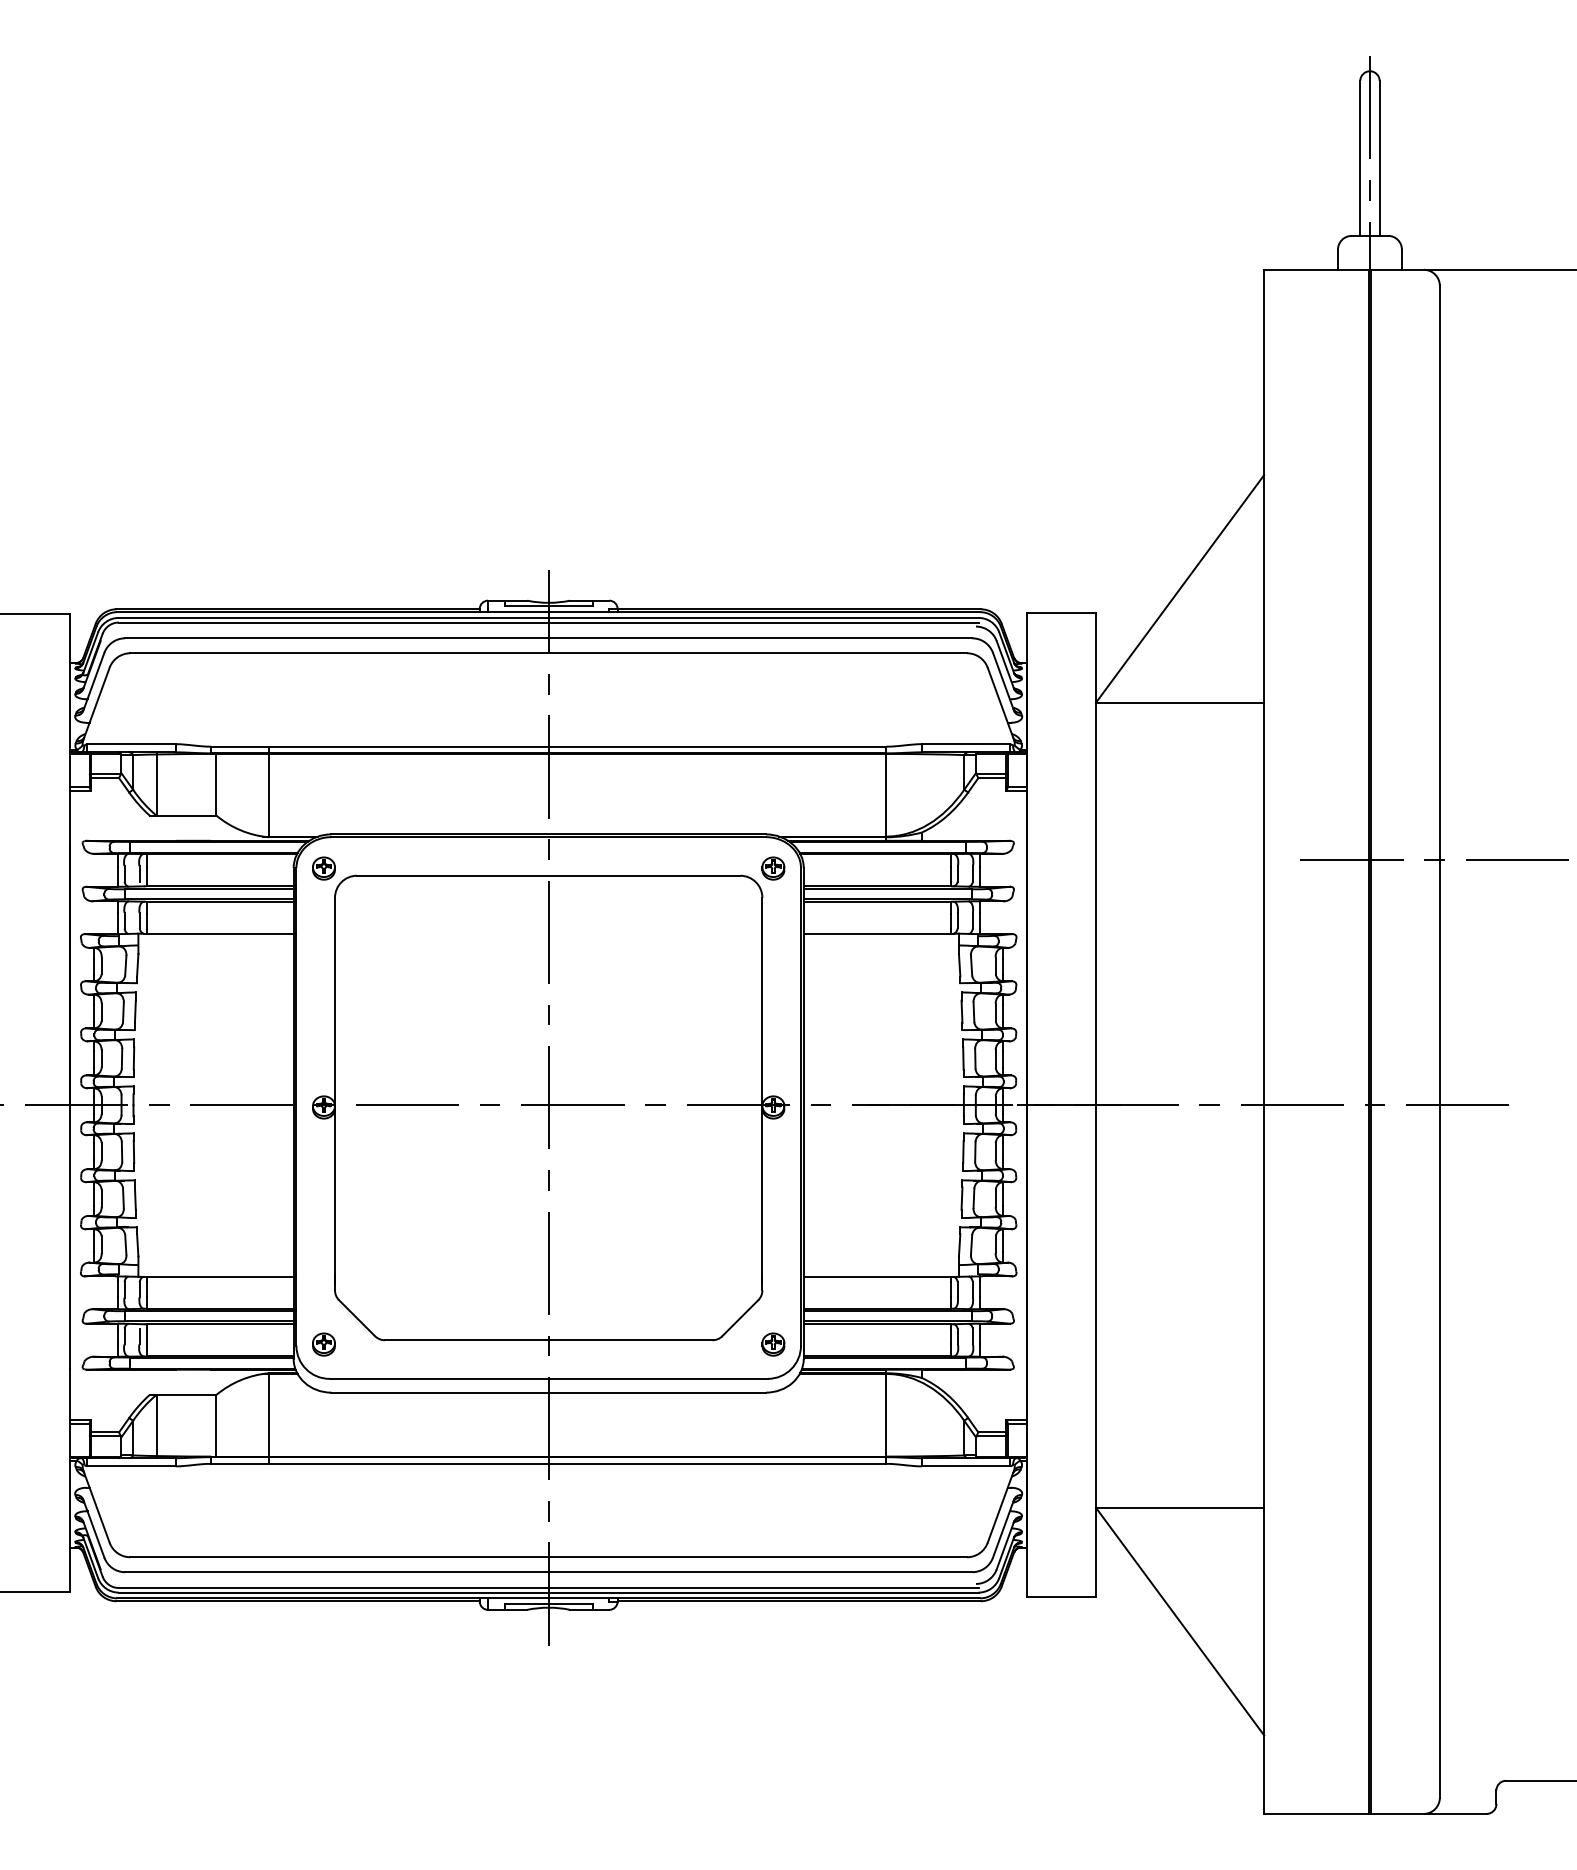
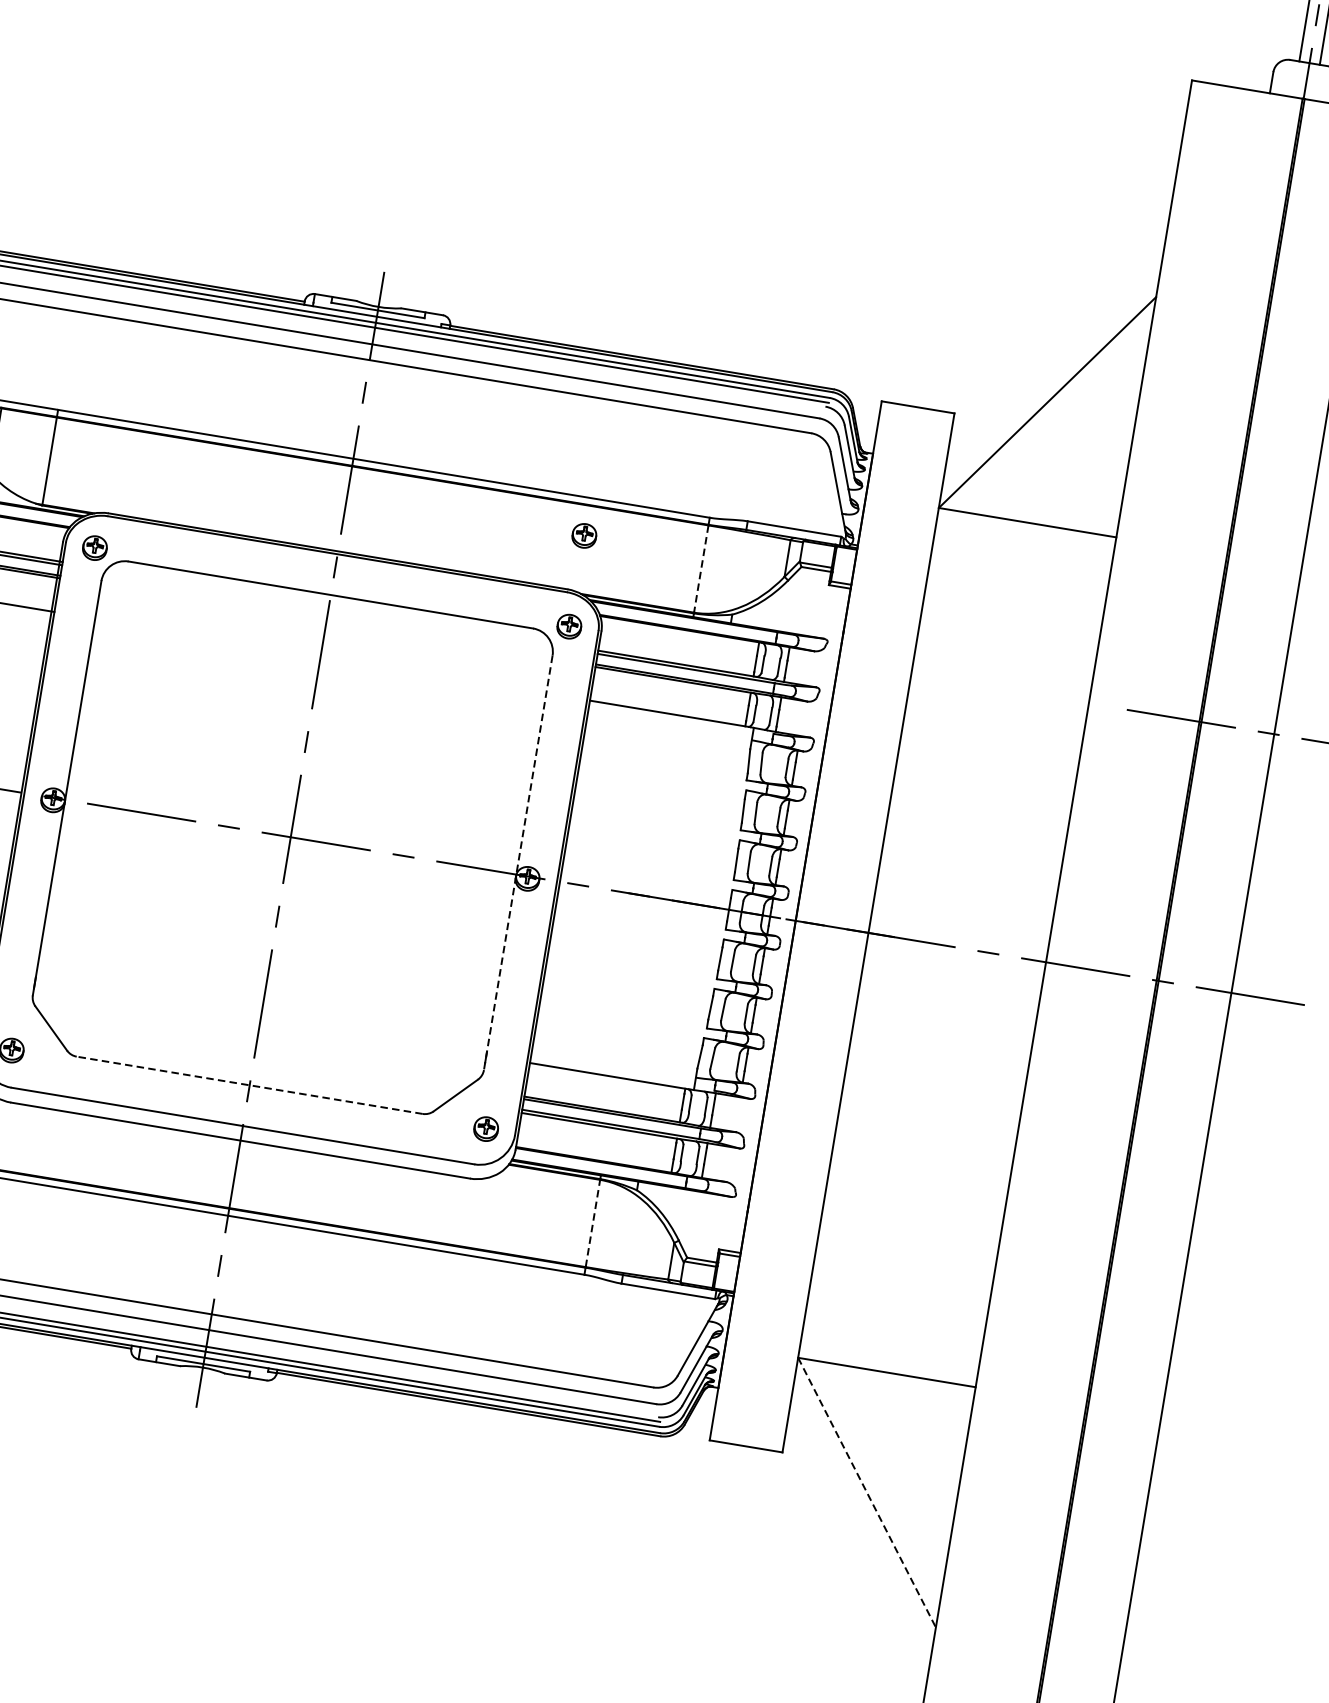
part: (773, 782) -> (584, 535), added
line: (886, 795) -> (701, 569), solid -> dashed
line: (762, 1094) -> (518, 863), solid -> dashed
line: (548, 1340) -> (249, 1085), solid -> dashed
line: (886, 1414) -> (593, 1222), solid -> dashed
line: (1180, 1621) -> (867, 1492), solid -> dashed

